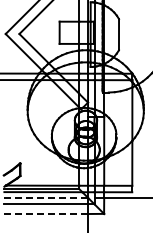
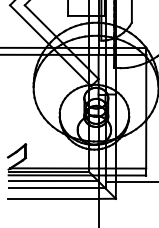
line: (46, 197) -> (53, 181), dashed -> solid
line: (46, 214) -> (53, 199), dashed -> solid

